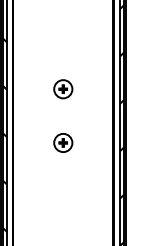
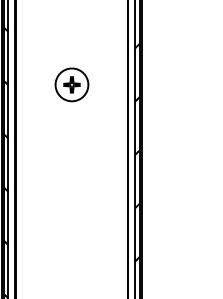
part: (63, 89) -> (71, 84), size x1.6
part: (63, 143) -> (71, 145), removed

